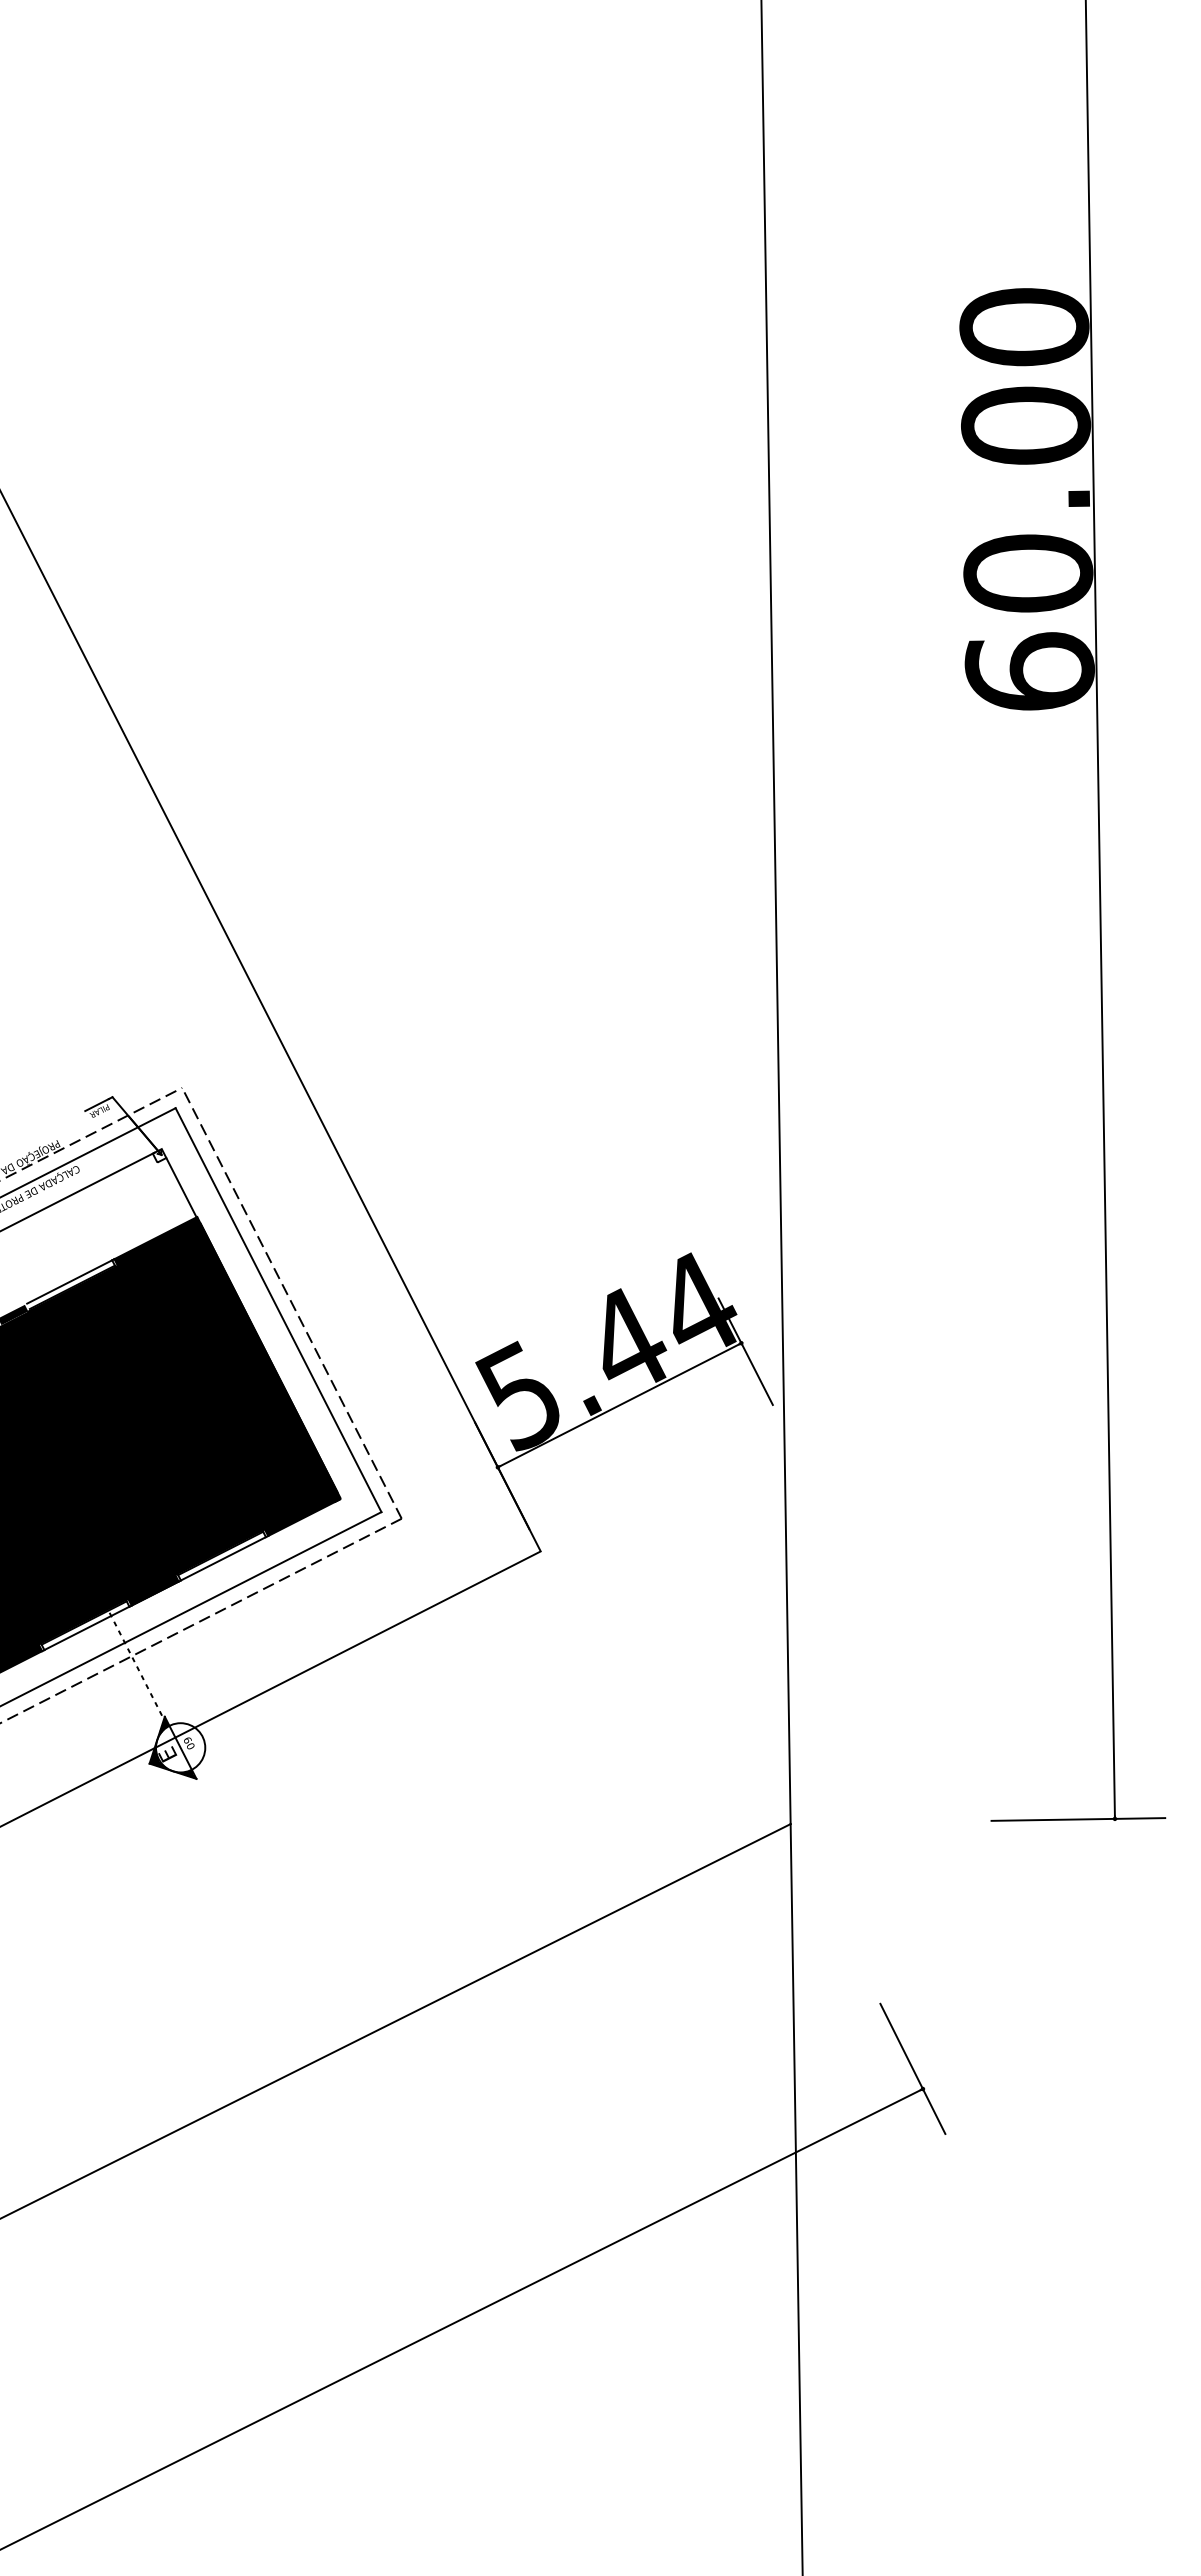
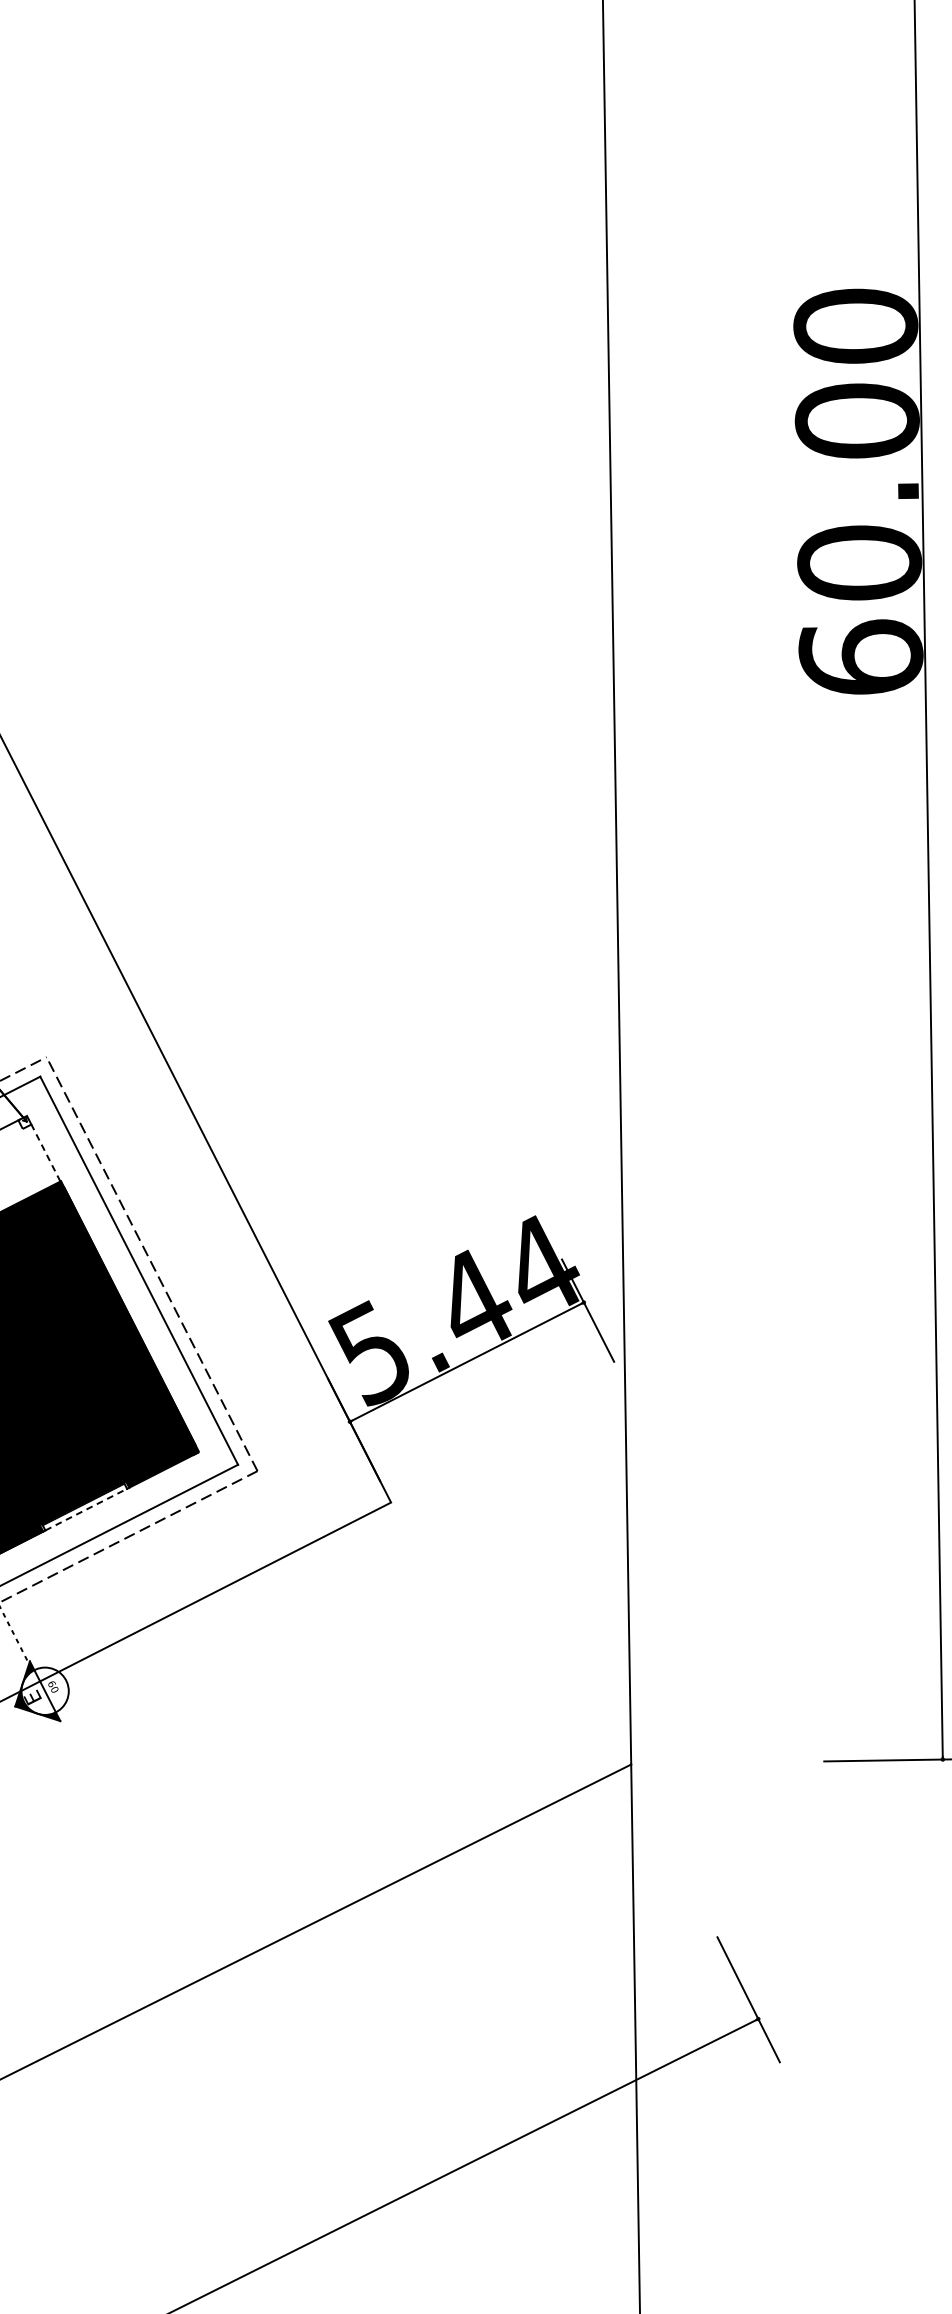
line: (181, 1187) -> (45, 1152), solid -> dashed
line: (223, 1558) -> (86, 1509), solid -> dashed

